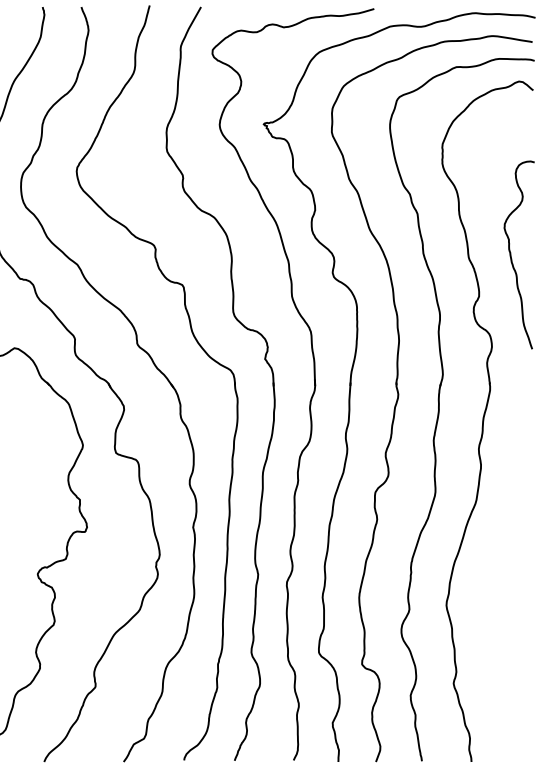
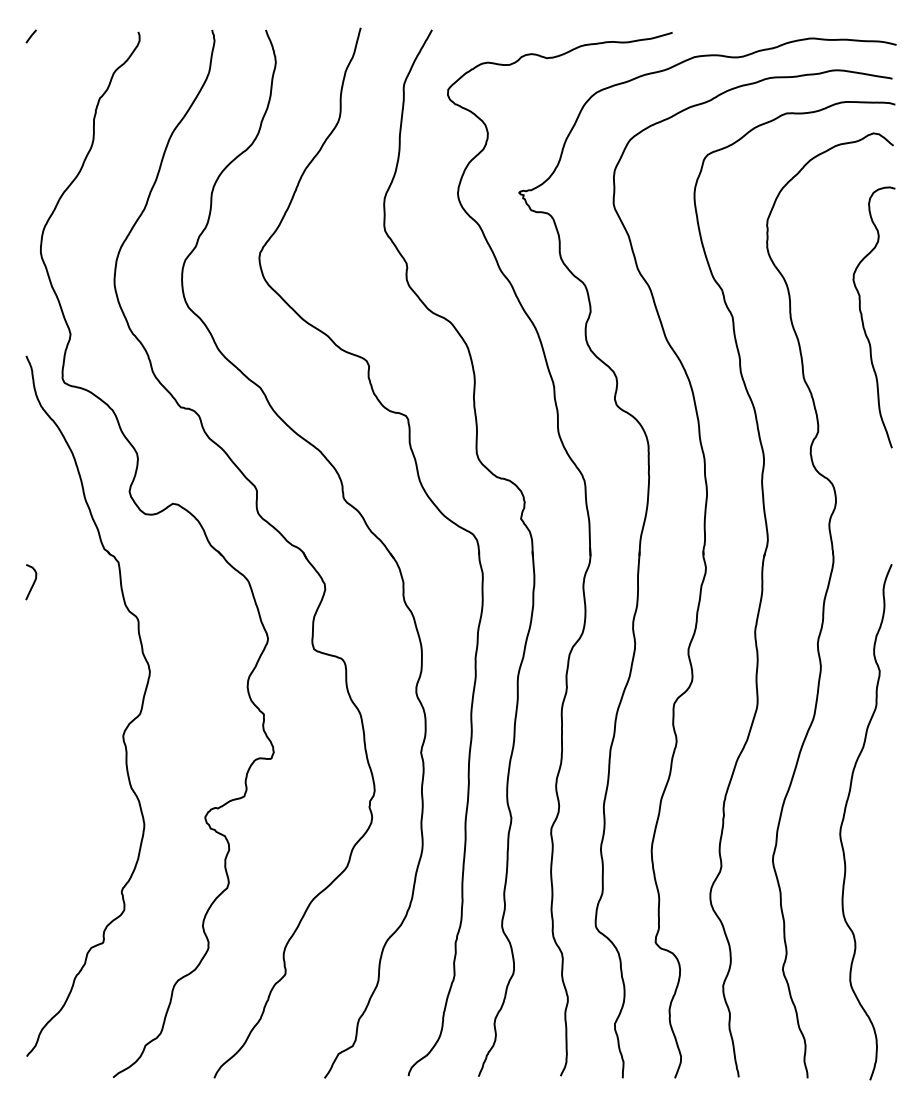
curve: (511, 257) -> (863, 320), moved
curve: (498, 575) -> (844, 819), added

